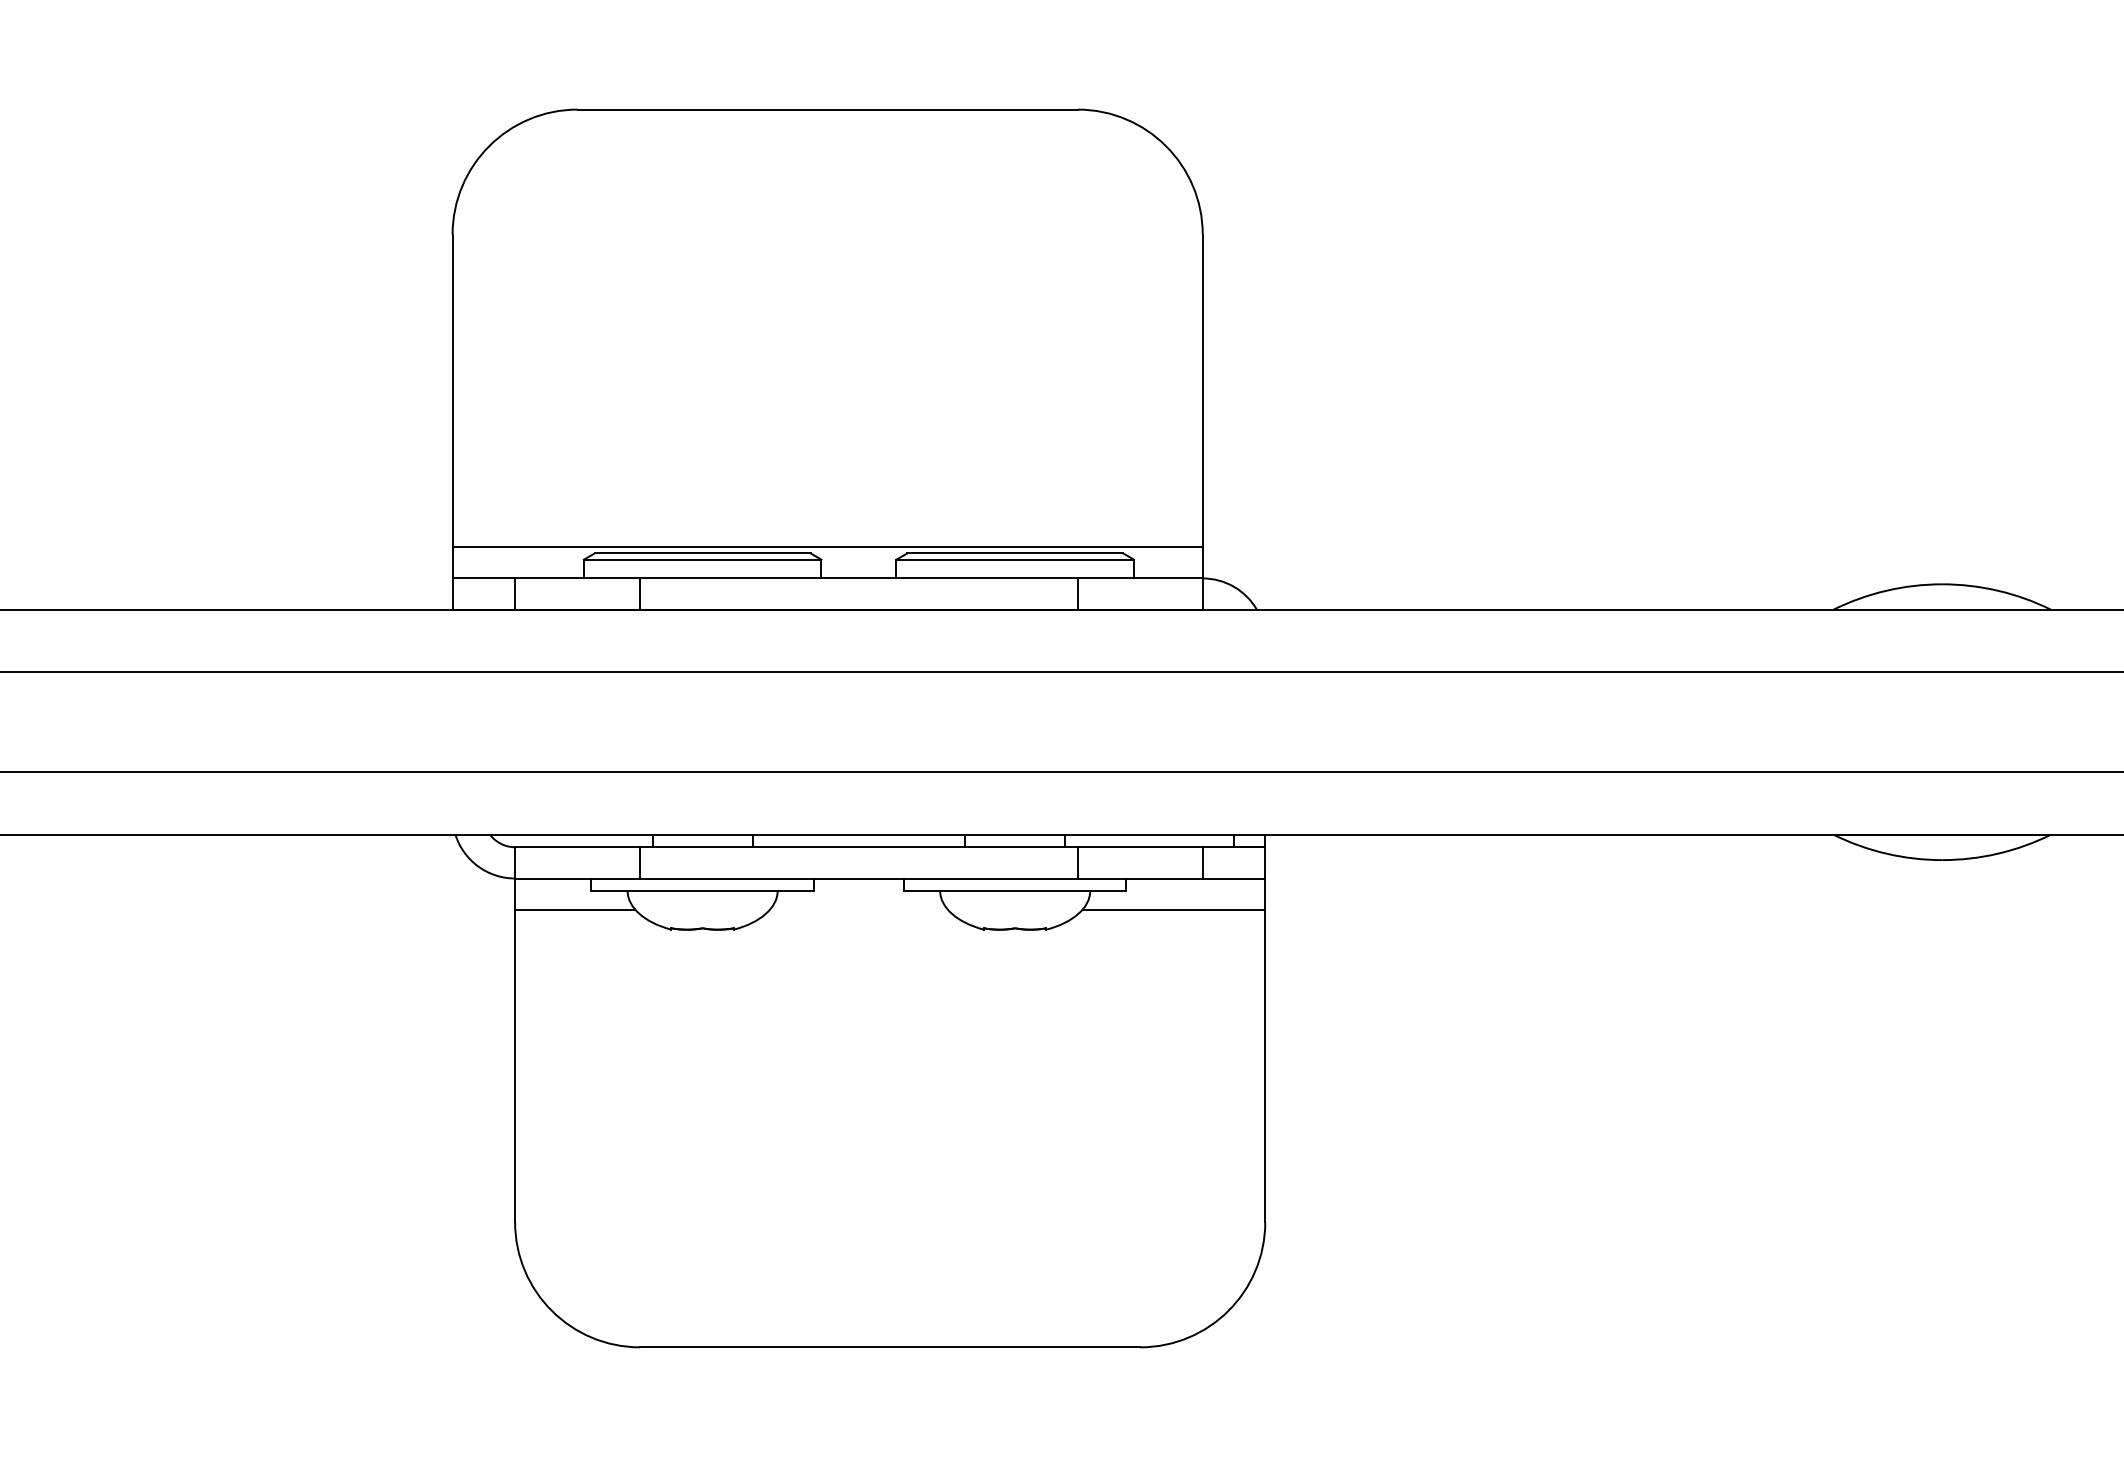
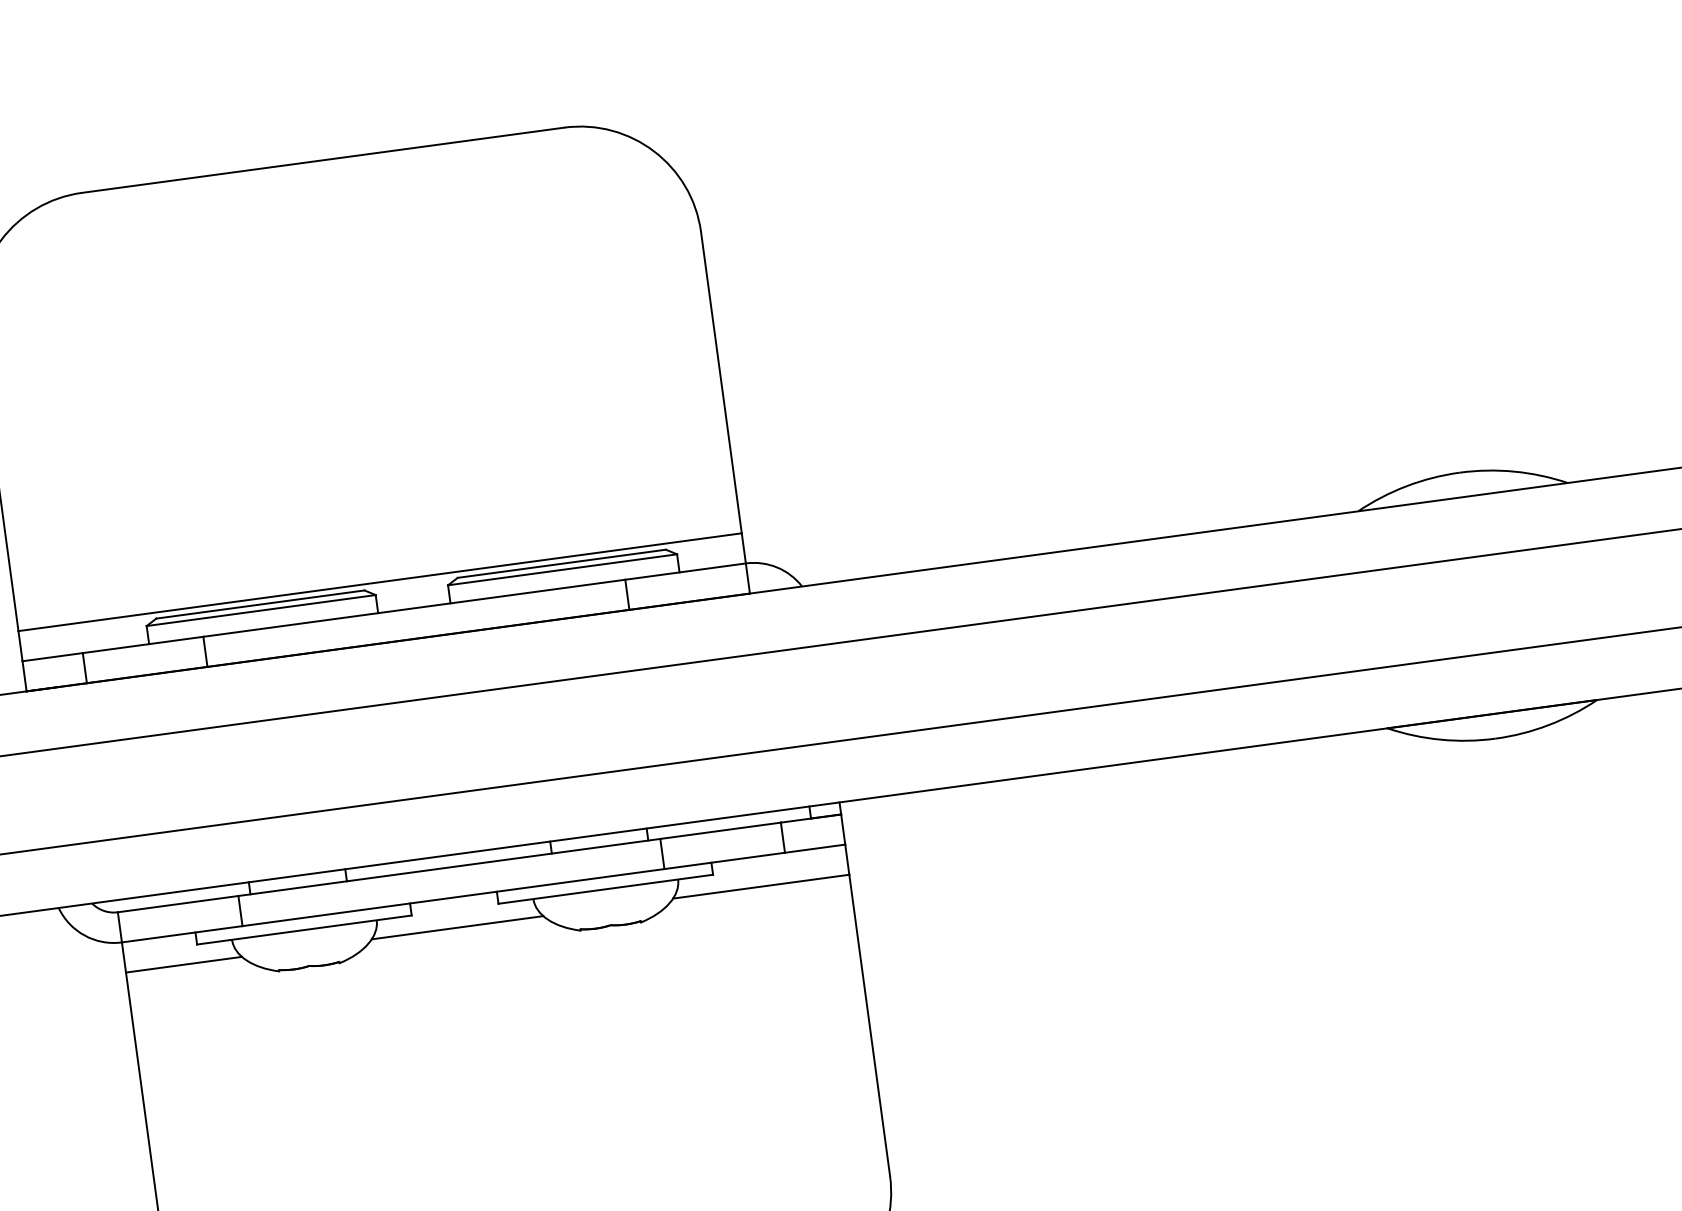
line: (858, 909) -> (457, 927), added

